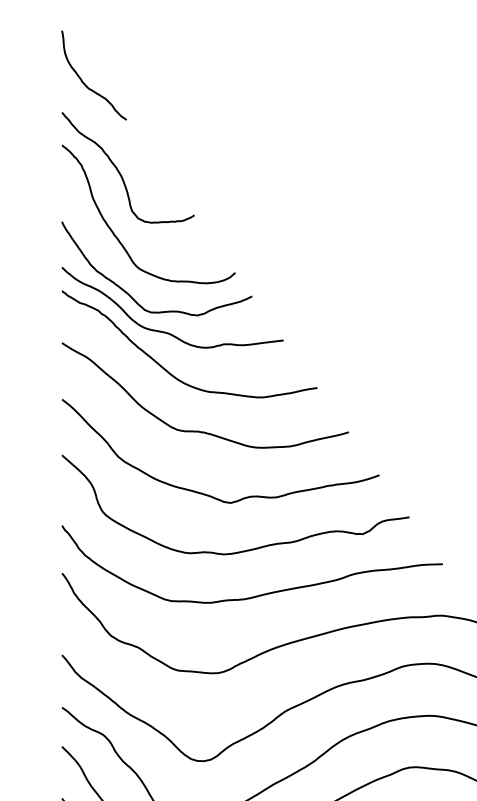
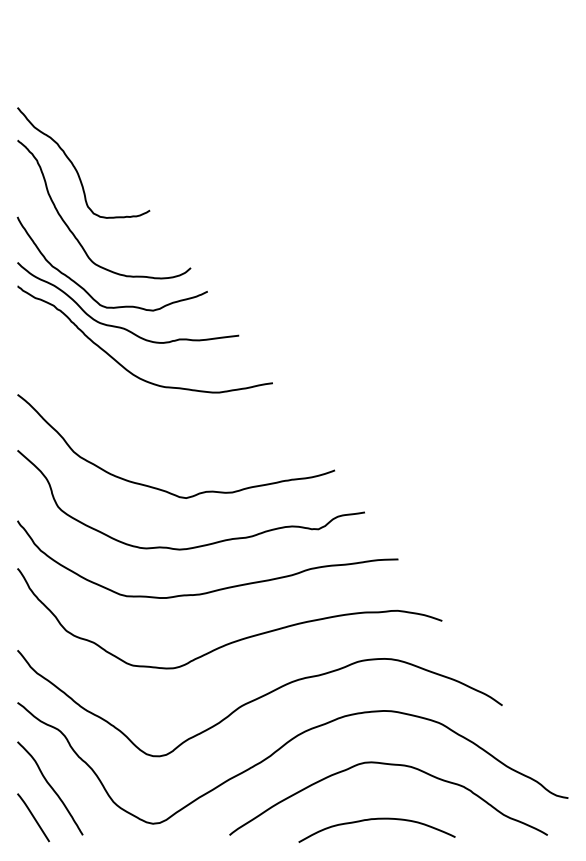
curve: (84, 83) -> (40, 78), removed
curve: (197, 430) -> (153, 425), removed

